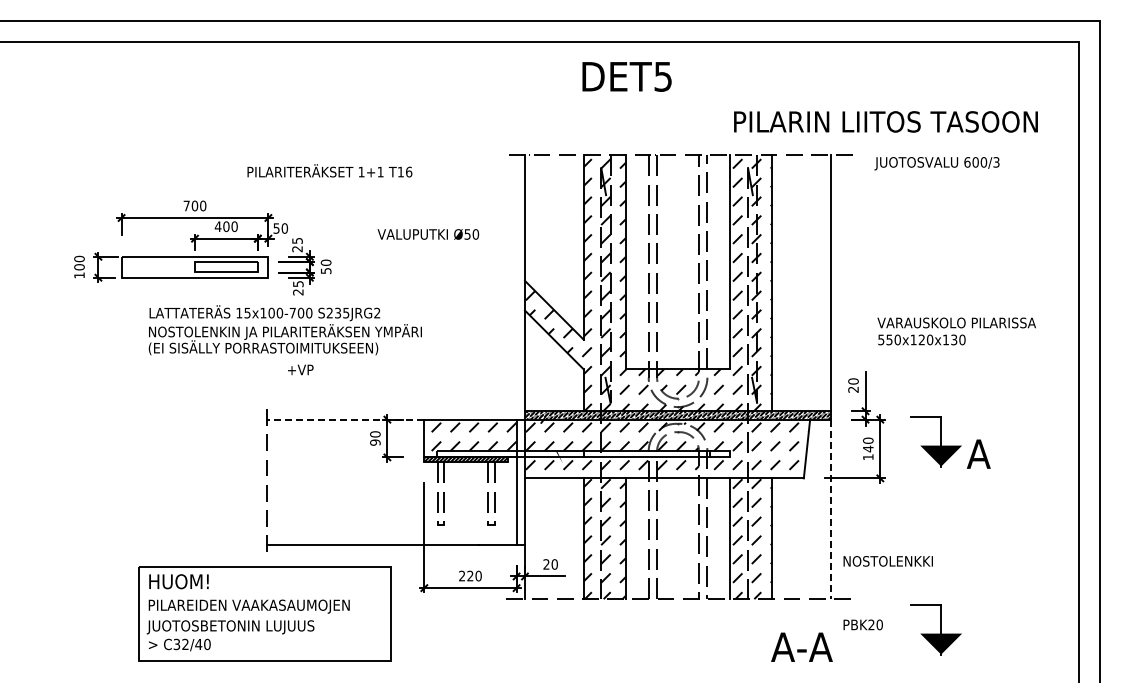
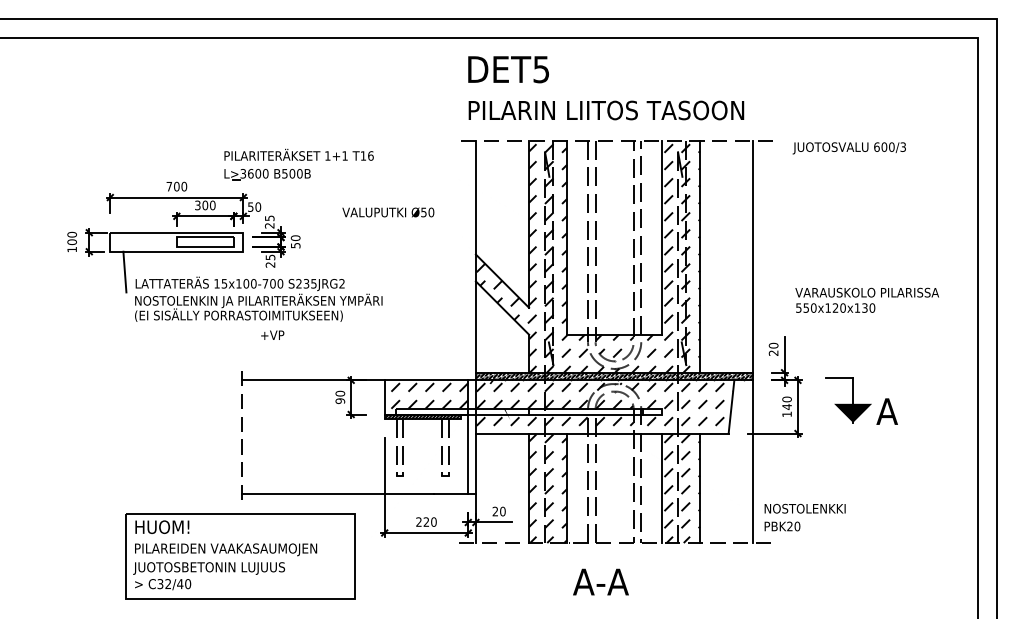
text: (626, 76) -> (508, 69), moved
text: (885, 121) -> (605, 110), moved
part: (294, 192) -> (267, 174), added
text: (217, 226) -> (197, 205), 400 -> 300
line: (137, 299) -> (124, 271), added
line: (345, 419) -> (313, 380), dashed -> solid
line: (831, 509) -> (753, 461), dashed -> solid
text: (862, 624) -> (781, 526), moved
part: (935, 629) -> (847, 570), removed
text: (801, 646) -> (600, 581), moved

